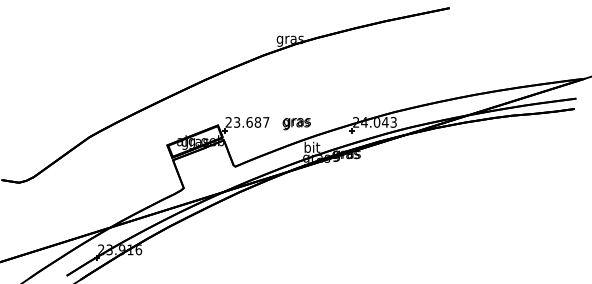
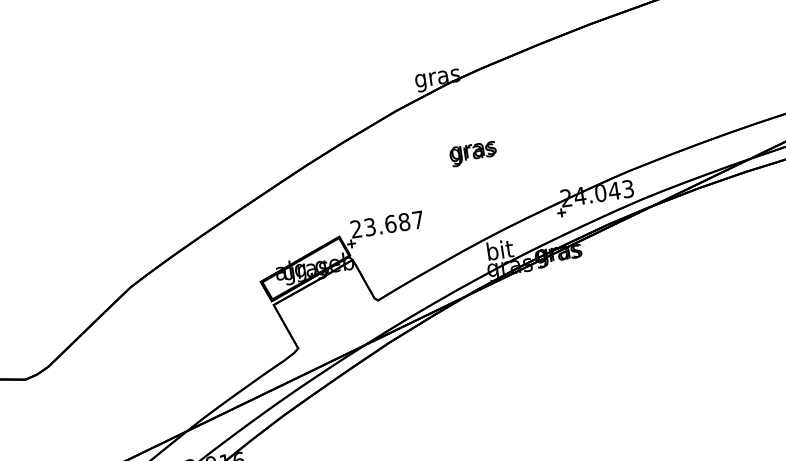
text: (296, 124) -> (472, 154), moved

